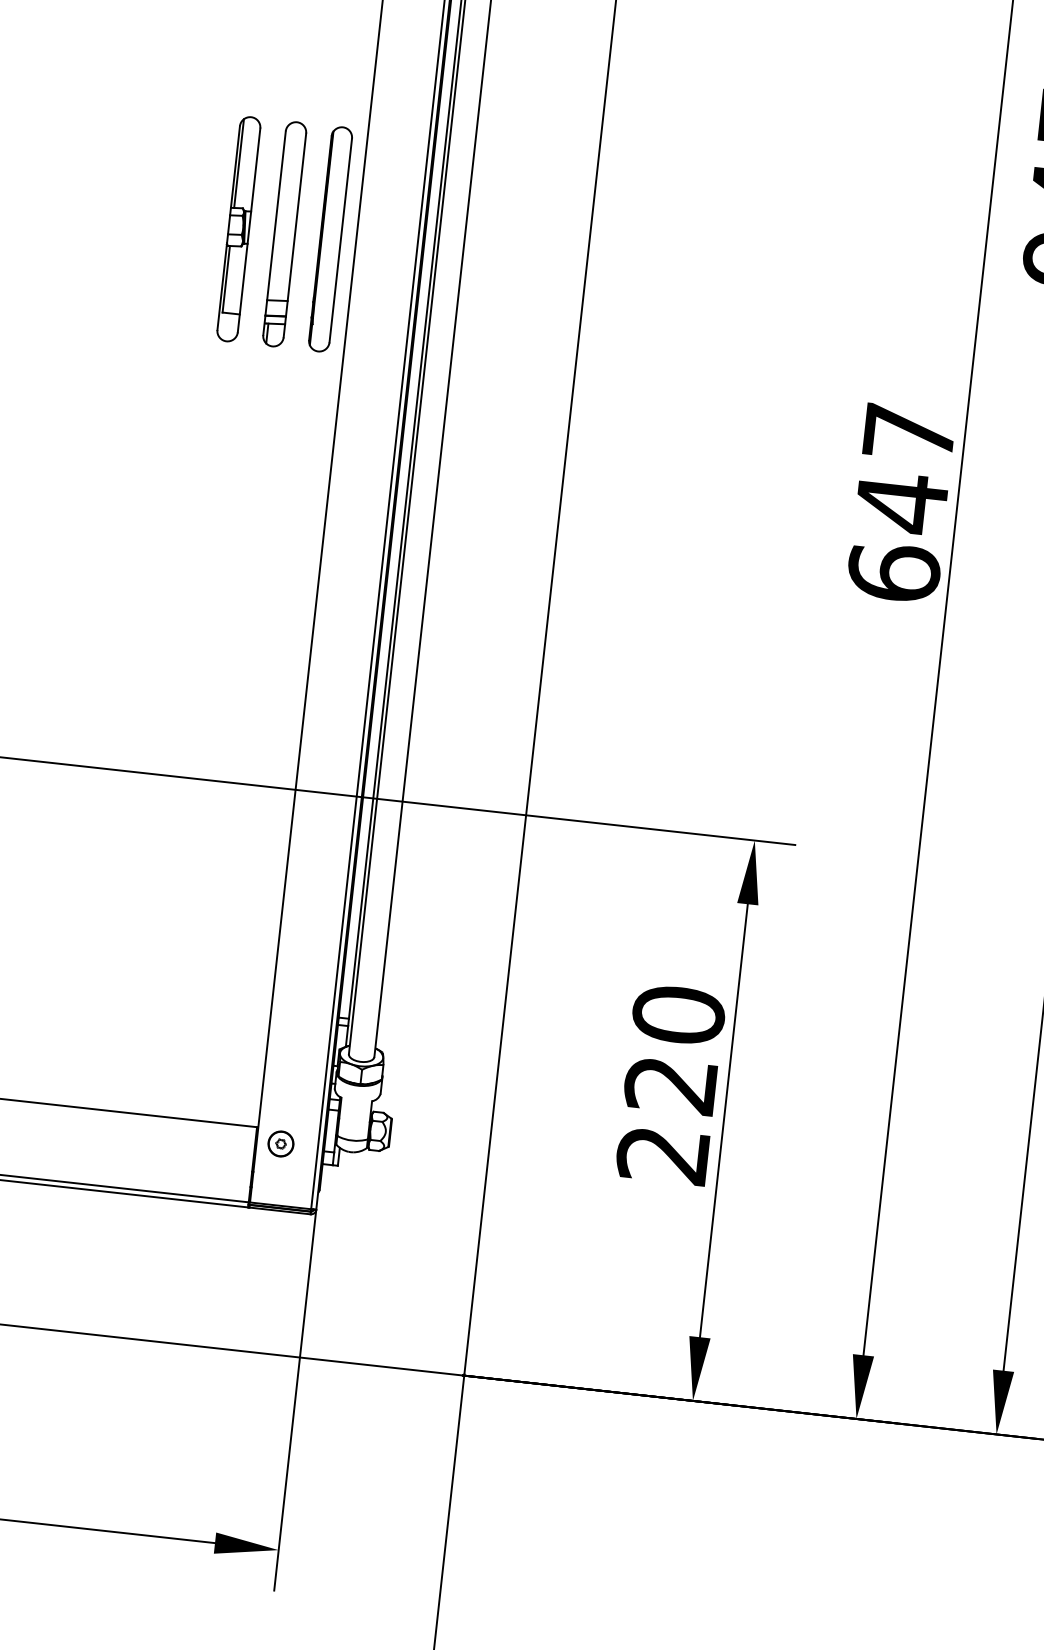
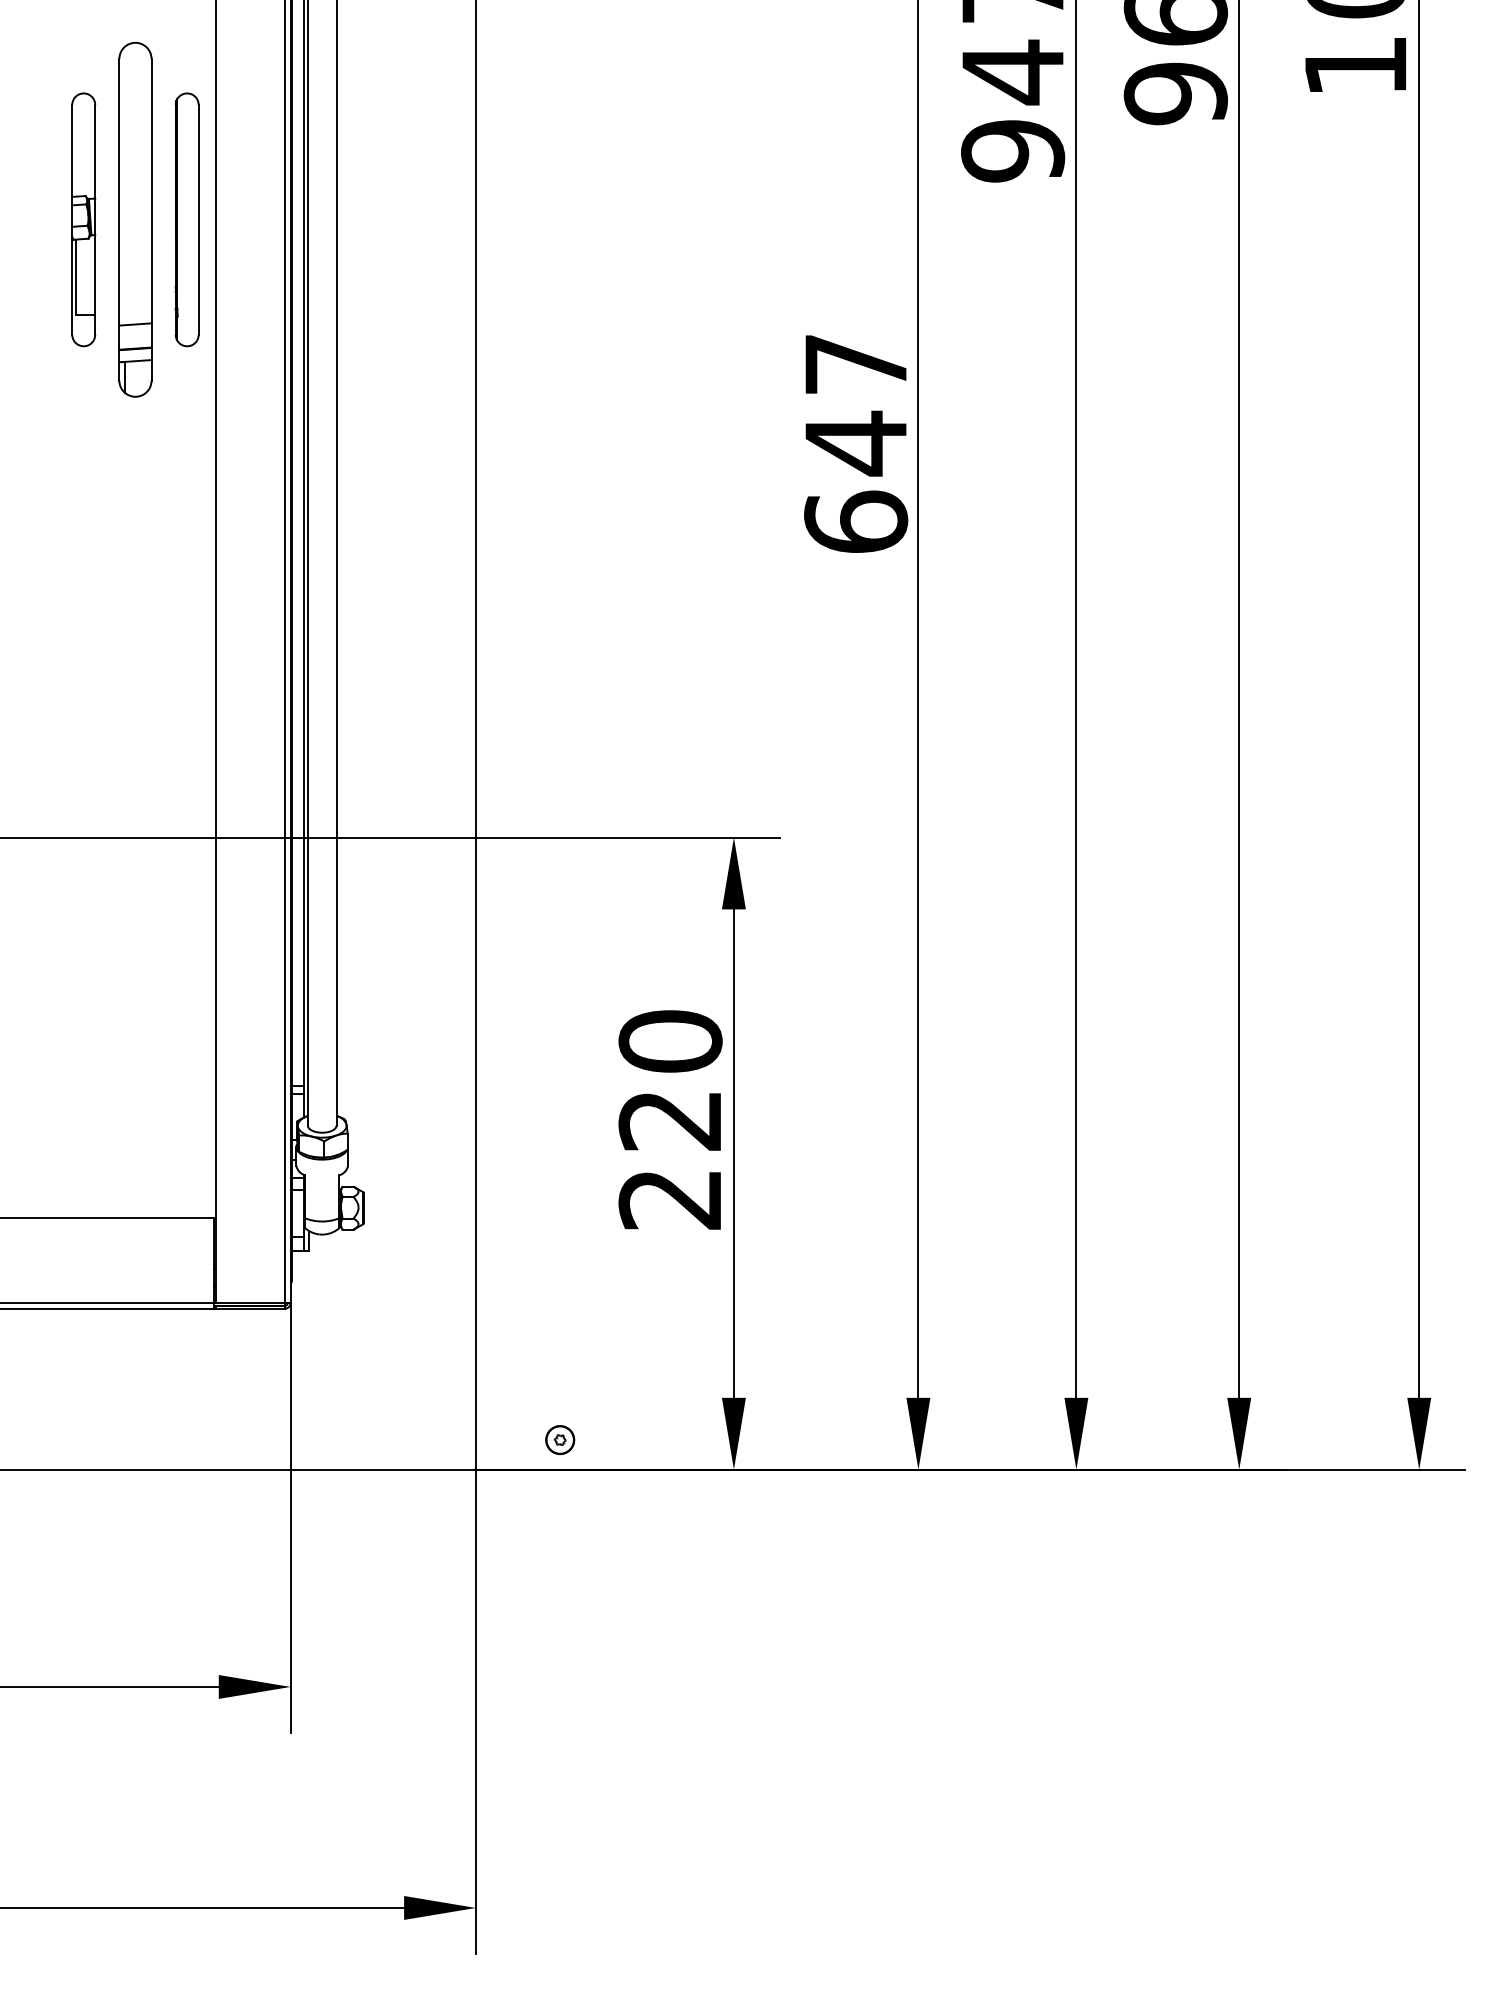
line: (238, 163) -> (75, 146), removed
part: (284, 234) -> (135, 219), size x1.4
part: (281, 1144) -> (560, 1440), moved

